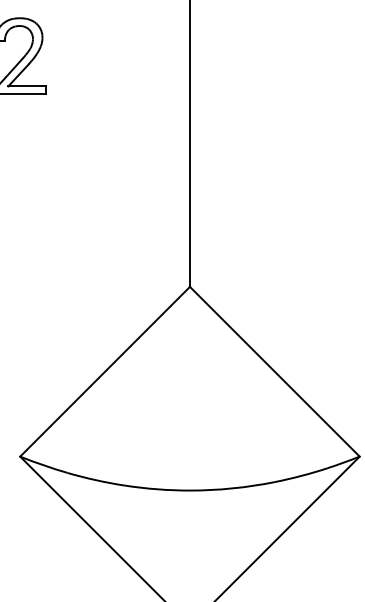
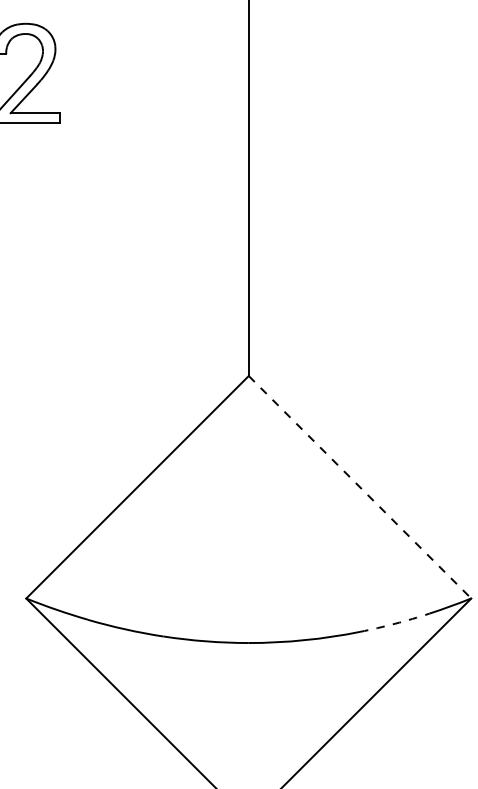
line: (275, 371) -> (360, 487), solid -> dashed
arc: (301, 475) -> (395, 623), solid -> dashed

